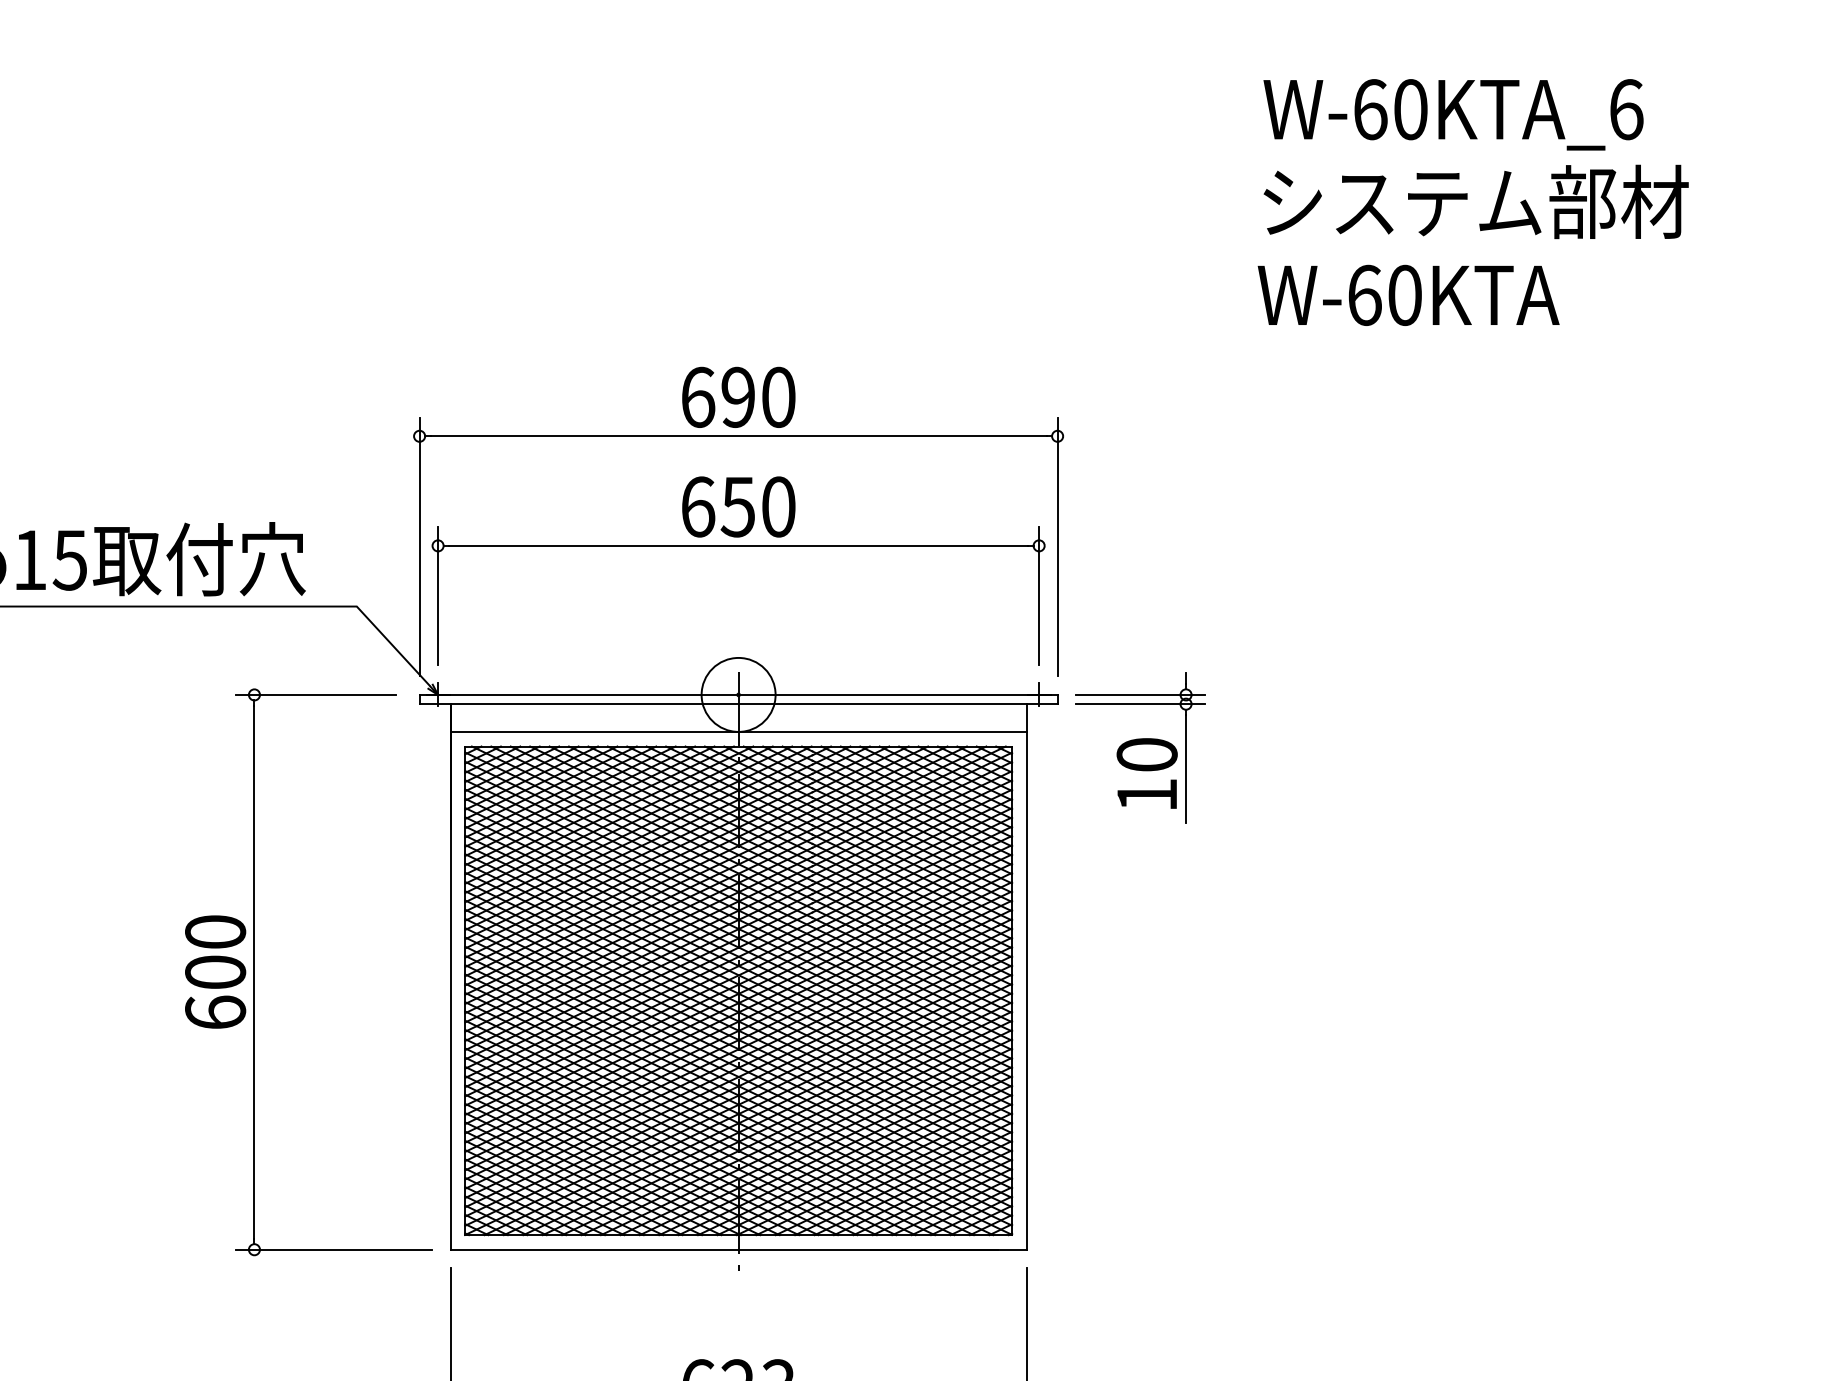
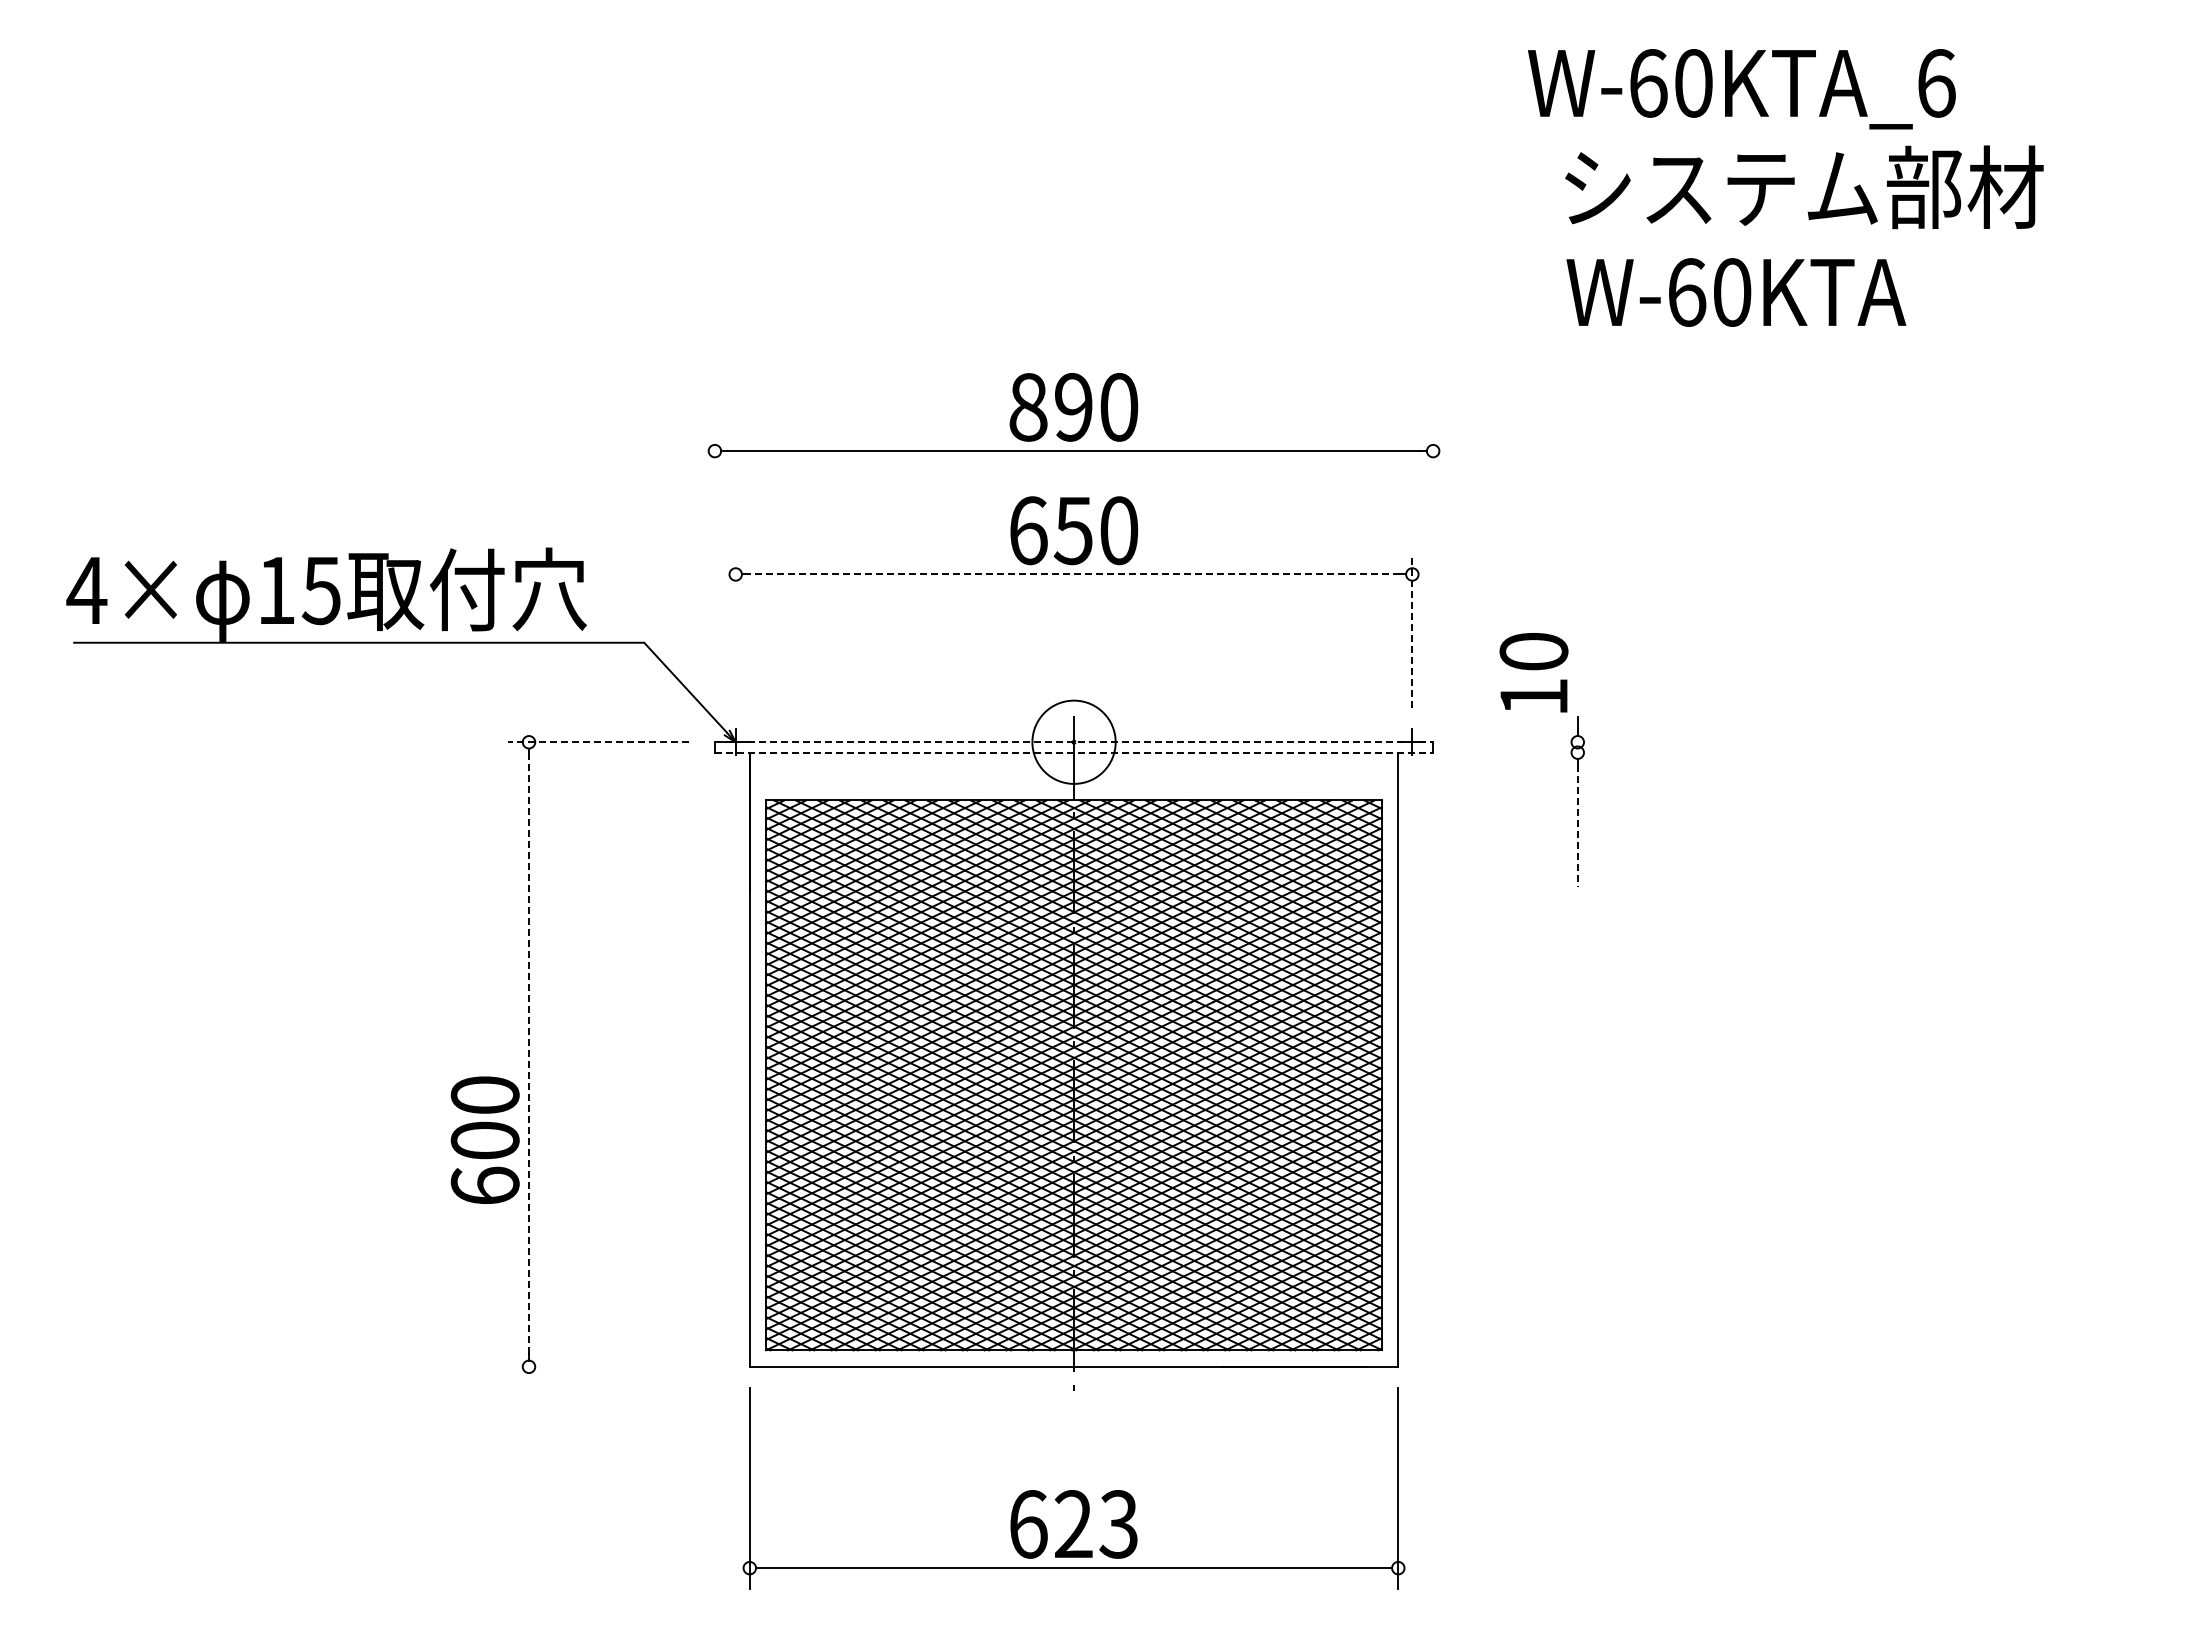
text: (1453, 115) -> (1741, 89), moved
text: (1476, 202) -> (1804, 187), moved
text: (1408, 295) -> (1736, 292), moved
text: (698, 397) -> (1028, 407), 690 -> 890
line: (739, 545) -> (1074, 574), solid -> dashed
line: (419, 546) -> (714, 575), removed
line: (1057, 546) -> (1433, 575), removed
line: (437, 595) -> (735, 630), removed
line: (1039, 595) -> (1412, 630), solid -> dashed
line: (316, 695) -> (598, 742), solid -> dashed
line: (739, 695) -> (1074, 742), solid -> dashed
line: (1140, 695) -> (1526, 742), removed
line: (739, 704) -> (1074, 752), solid -> dashed
line: (1140, 704) -> (1526, 752), removed
line: (738, 731) -> (1073, 783), removed
line: (1185, 769) -> (1577, 826), solid -> dashed
text: (1146, 773) -> (1533, 672), moved
text: (214, 971) -> (484, 1139), moved
line: (254, 972) -> (529, 1054), solid -> dashed
line: (333, 1249) -> (618, 1366), removed

